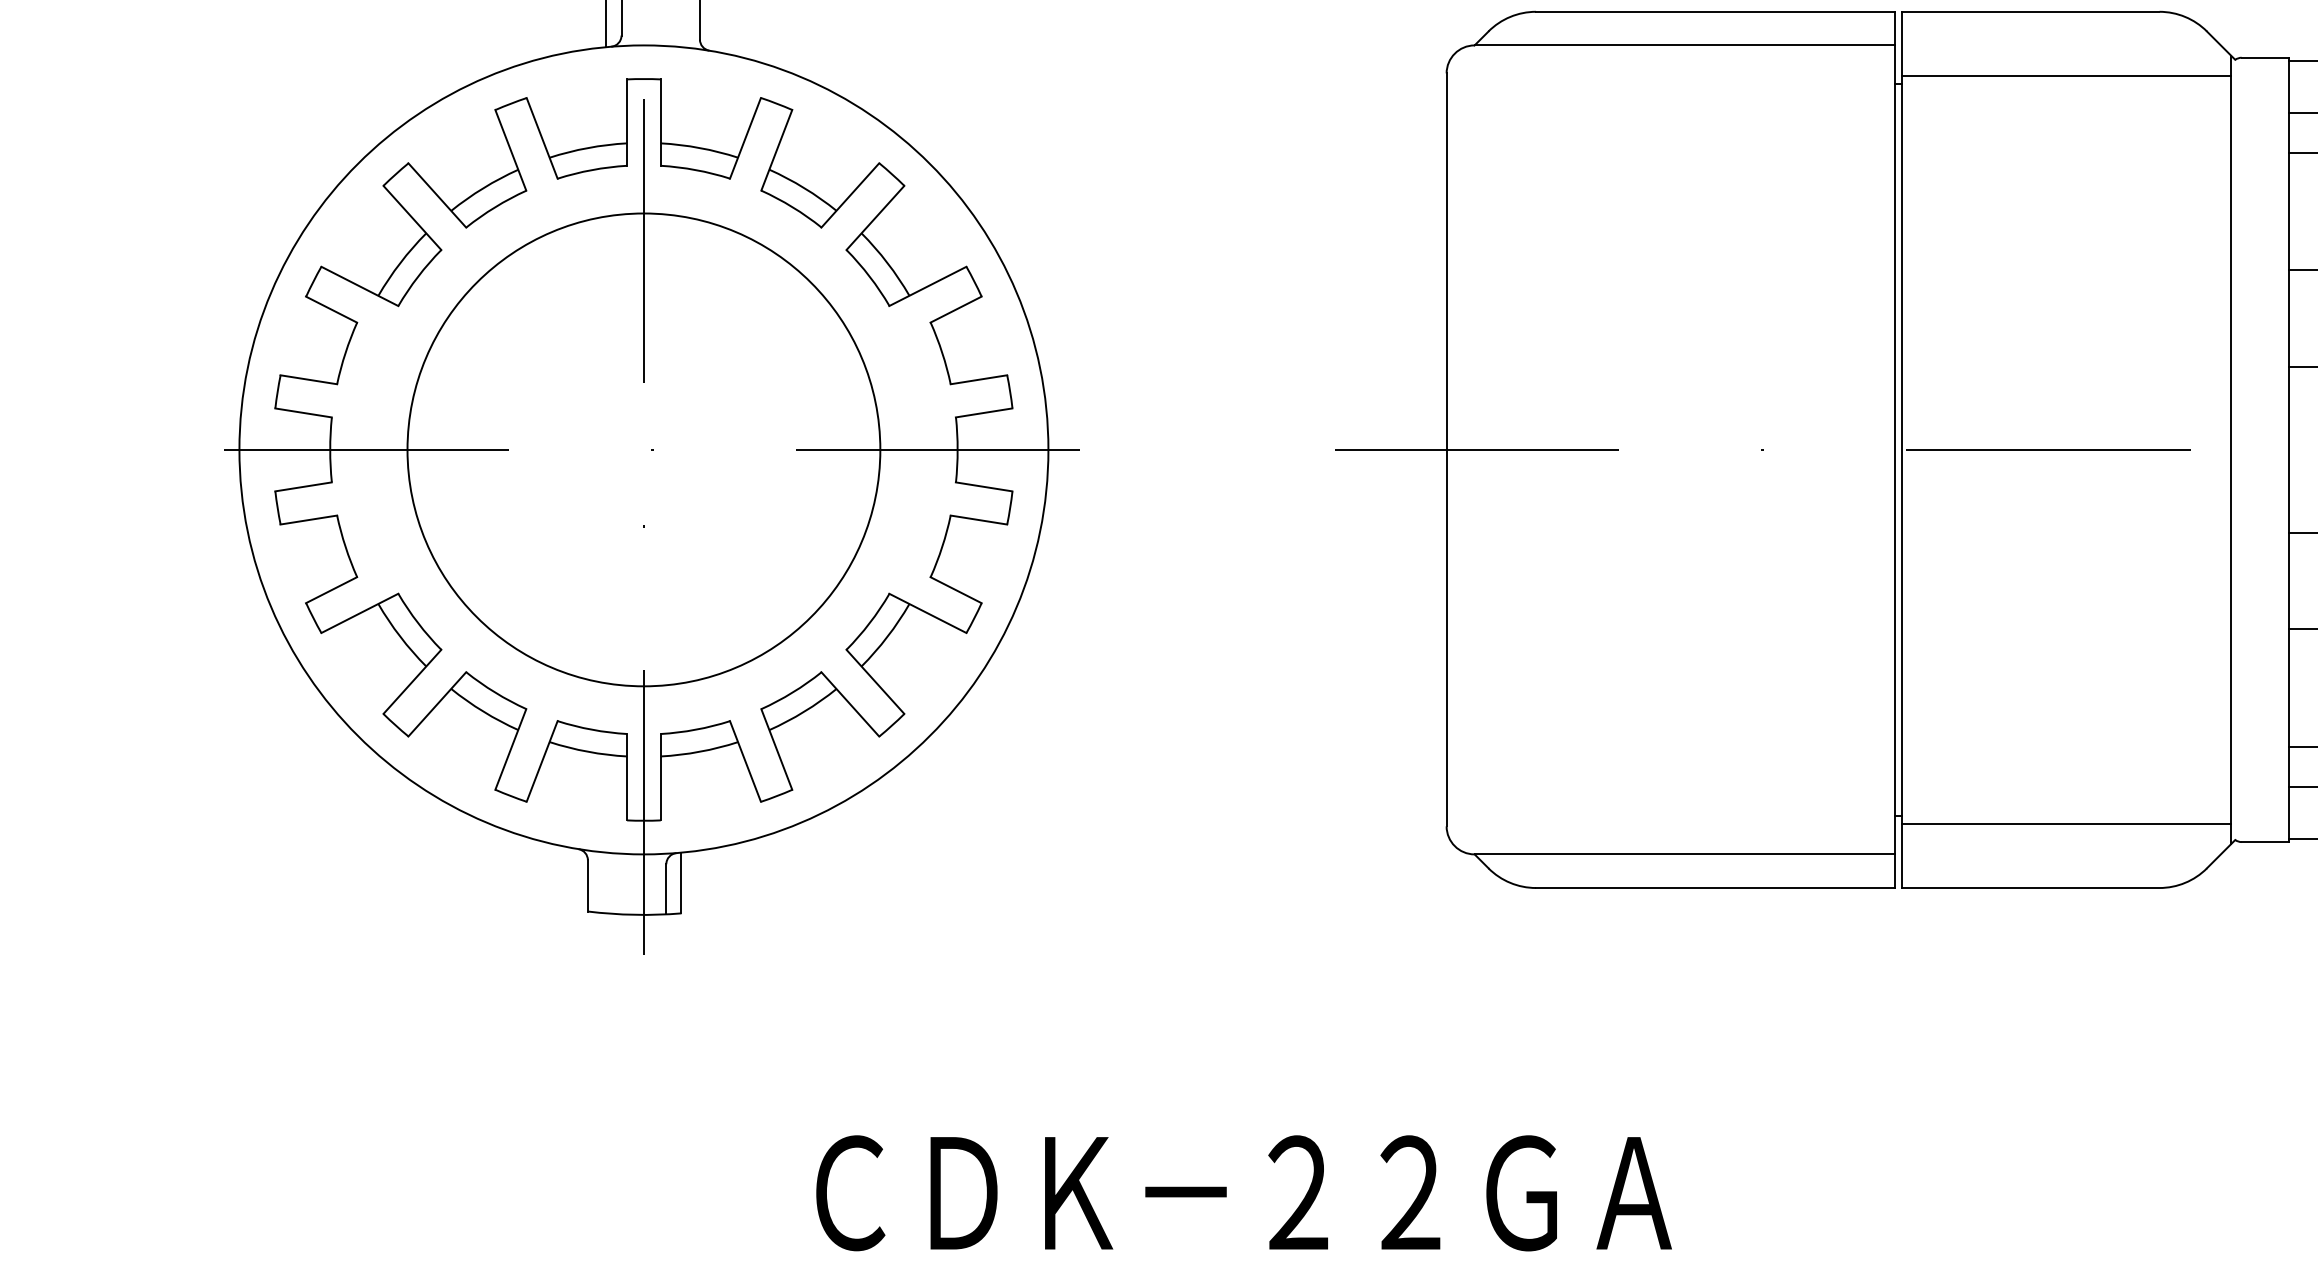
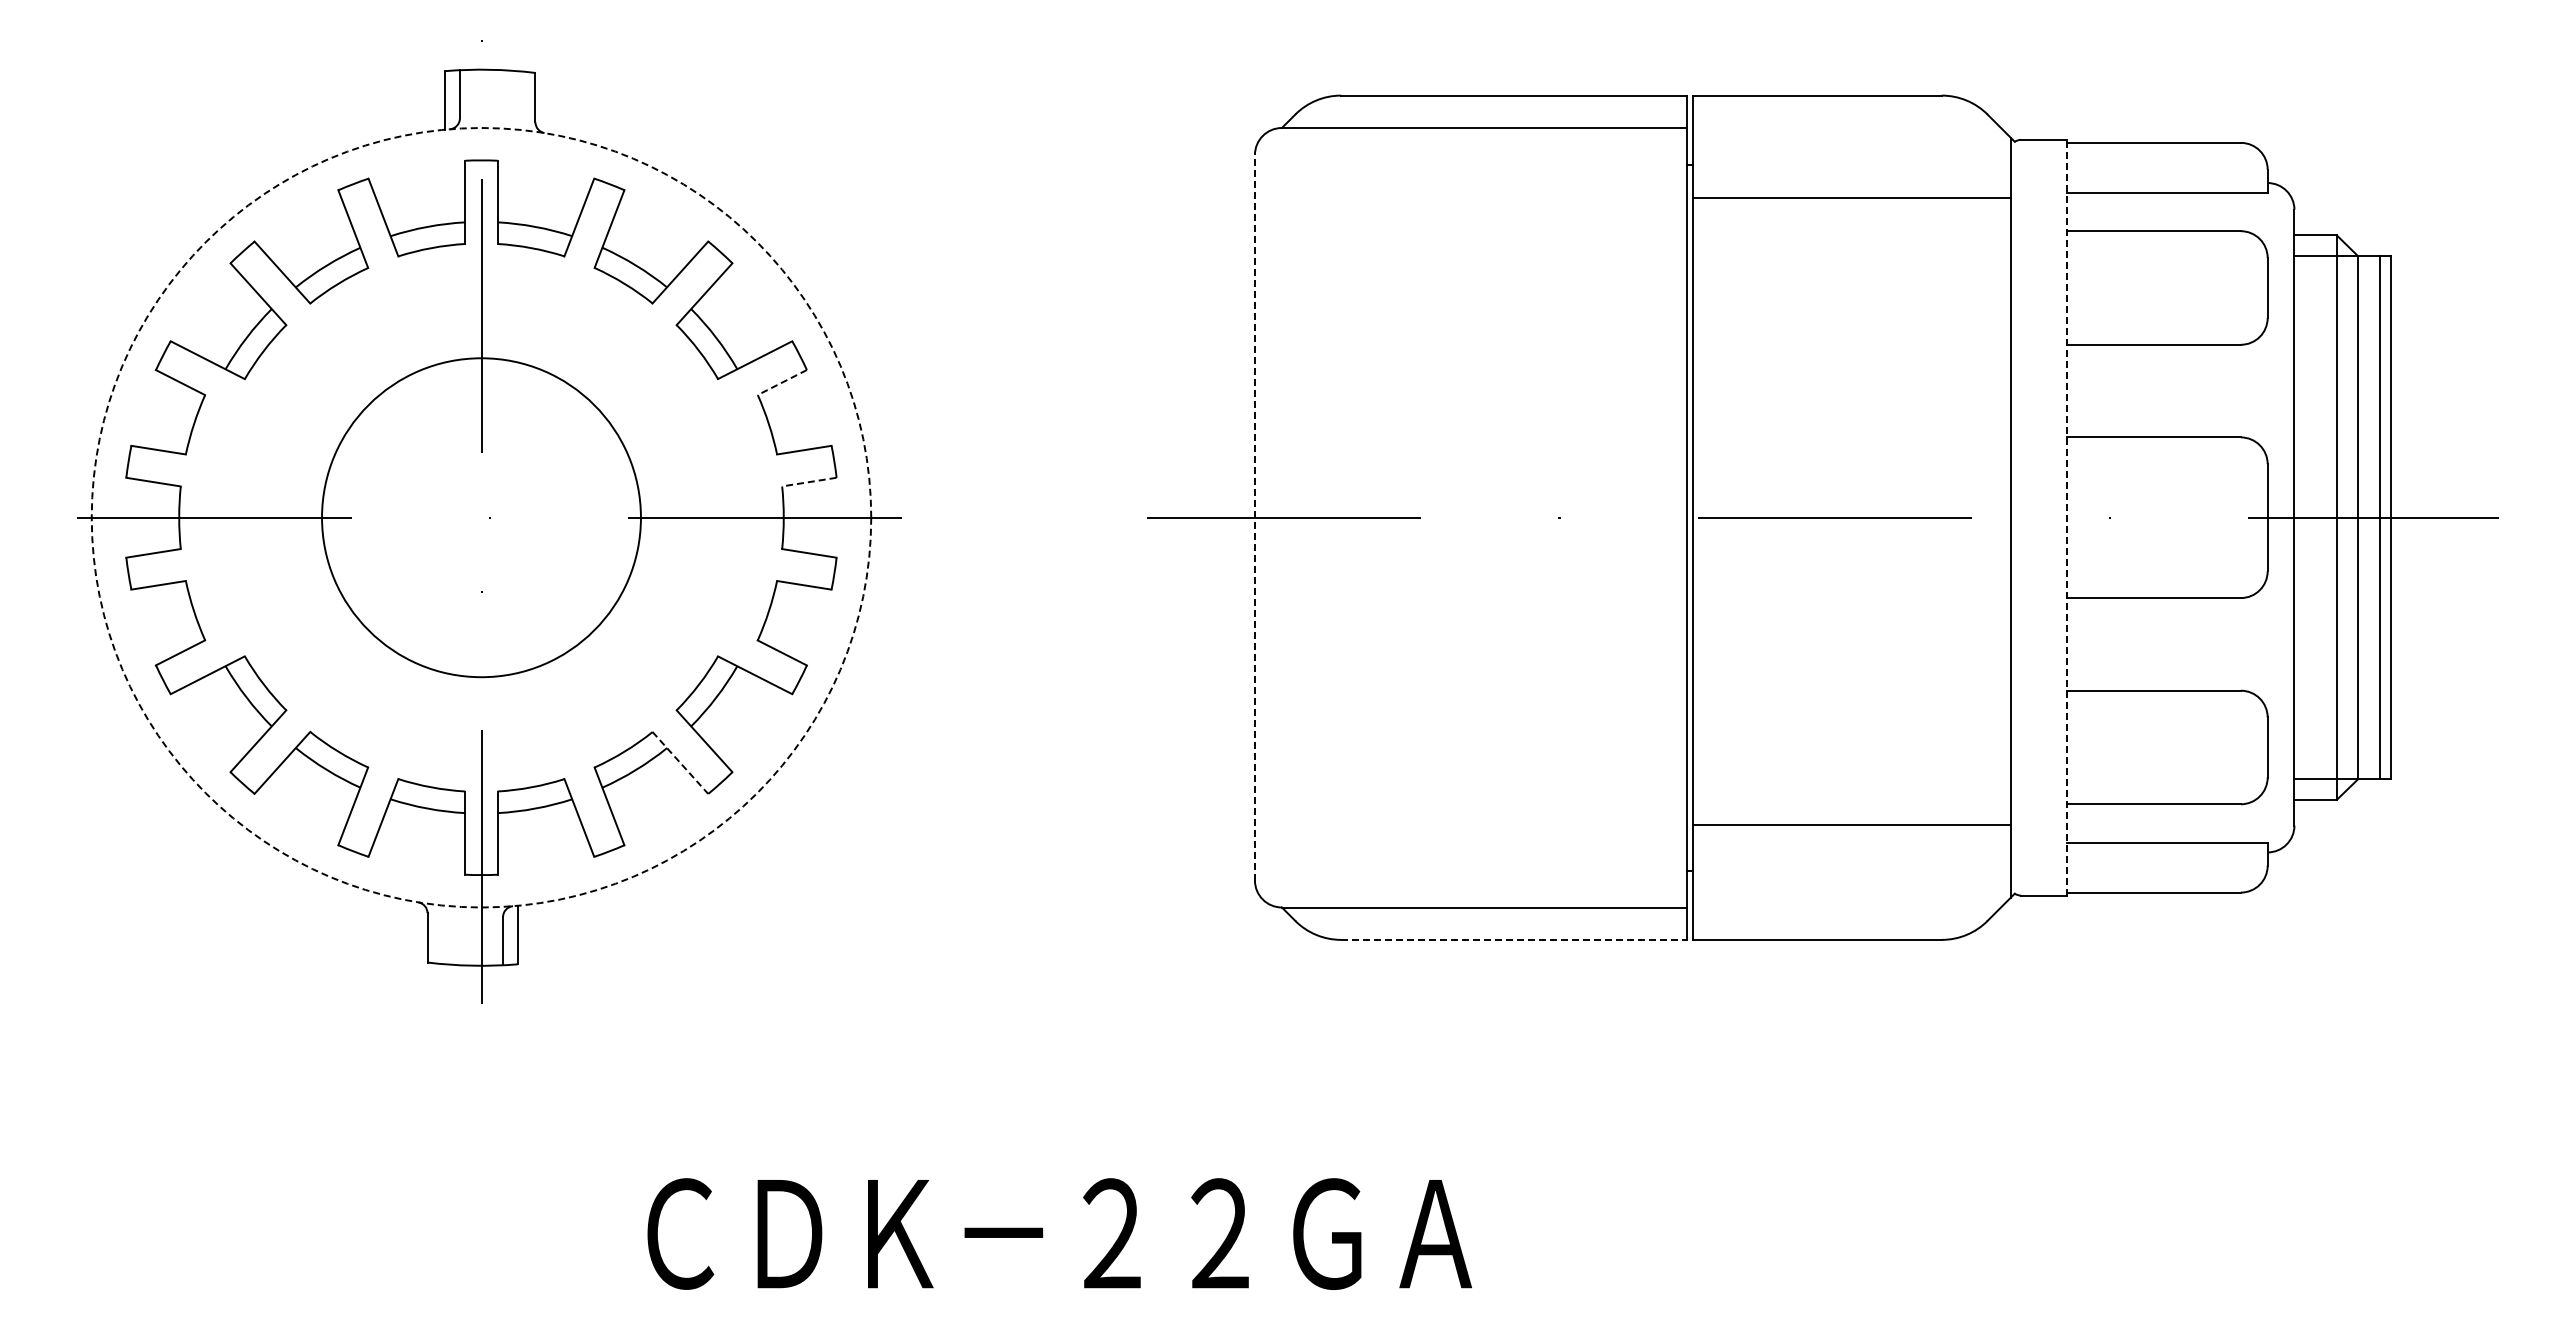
line: (2065, 76) -> (1851, 198), moved
line: (956, 309) -> (782, 382), solid -> dashed
line: (984, 413) -> (809, 482), solid -> dashed
circle: (643, 449) -> (481, 517), size x0.7
circle: (643, 449) -> (481, 517), solid -> dashed
line: (1446, 449) -> (1254, 517), solid -> dashed
line: (2288, 449) -> (2066, 517), solid -> dashed
line: (850, 703) -> (680, 762), solid -> dashed
line: (2065, 824) -> (1851, 825), moved
line: (1714, 887) -> (1513, 939), solid -> dashed

